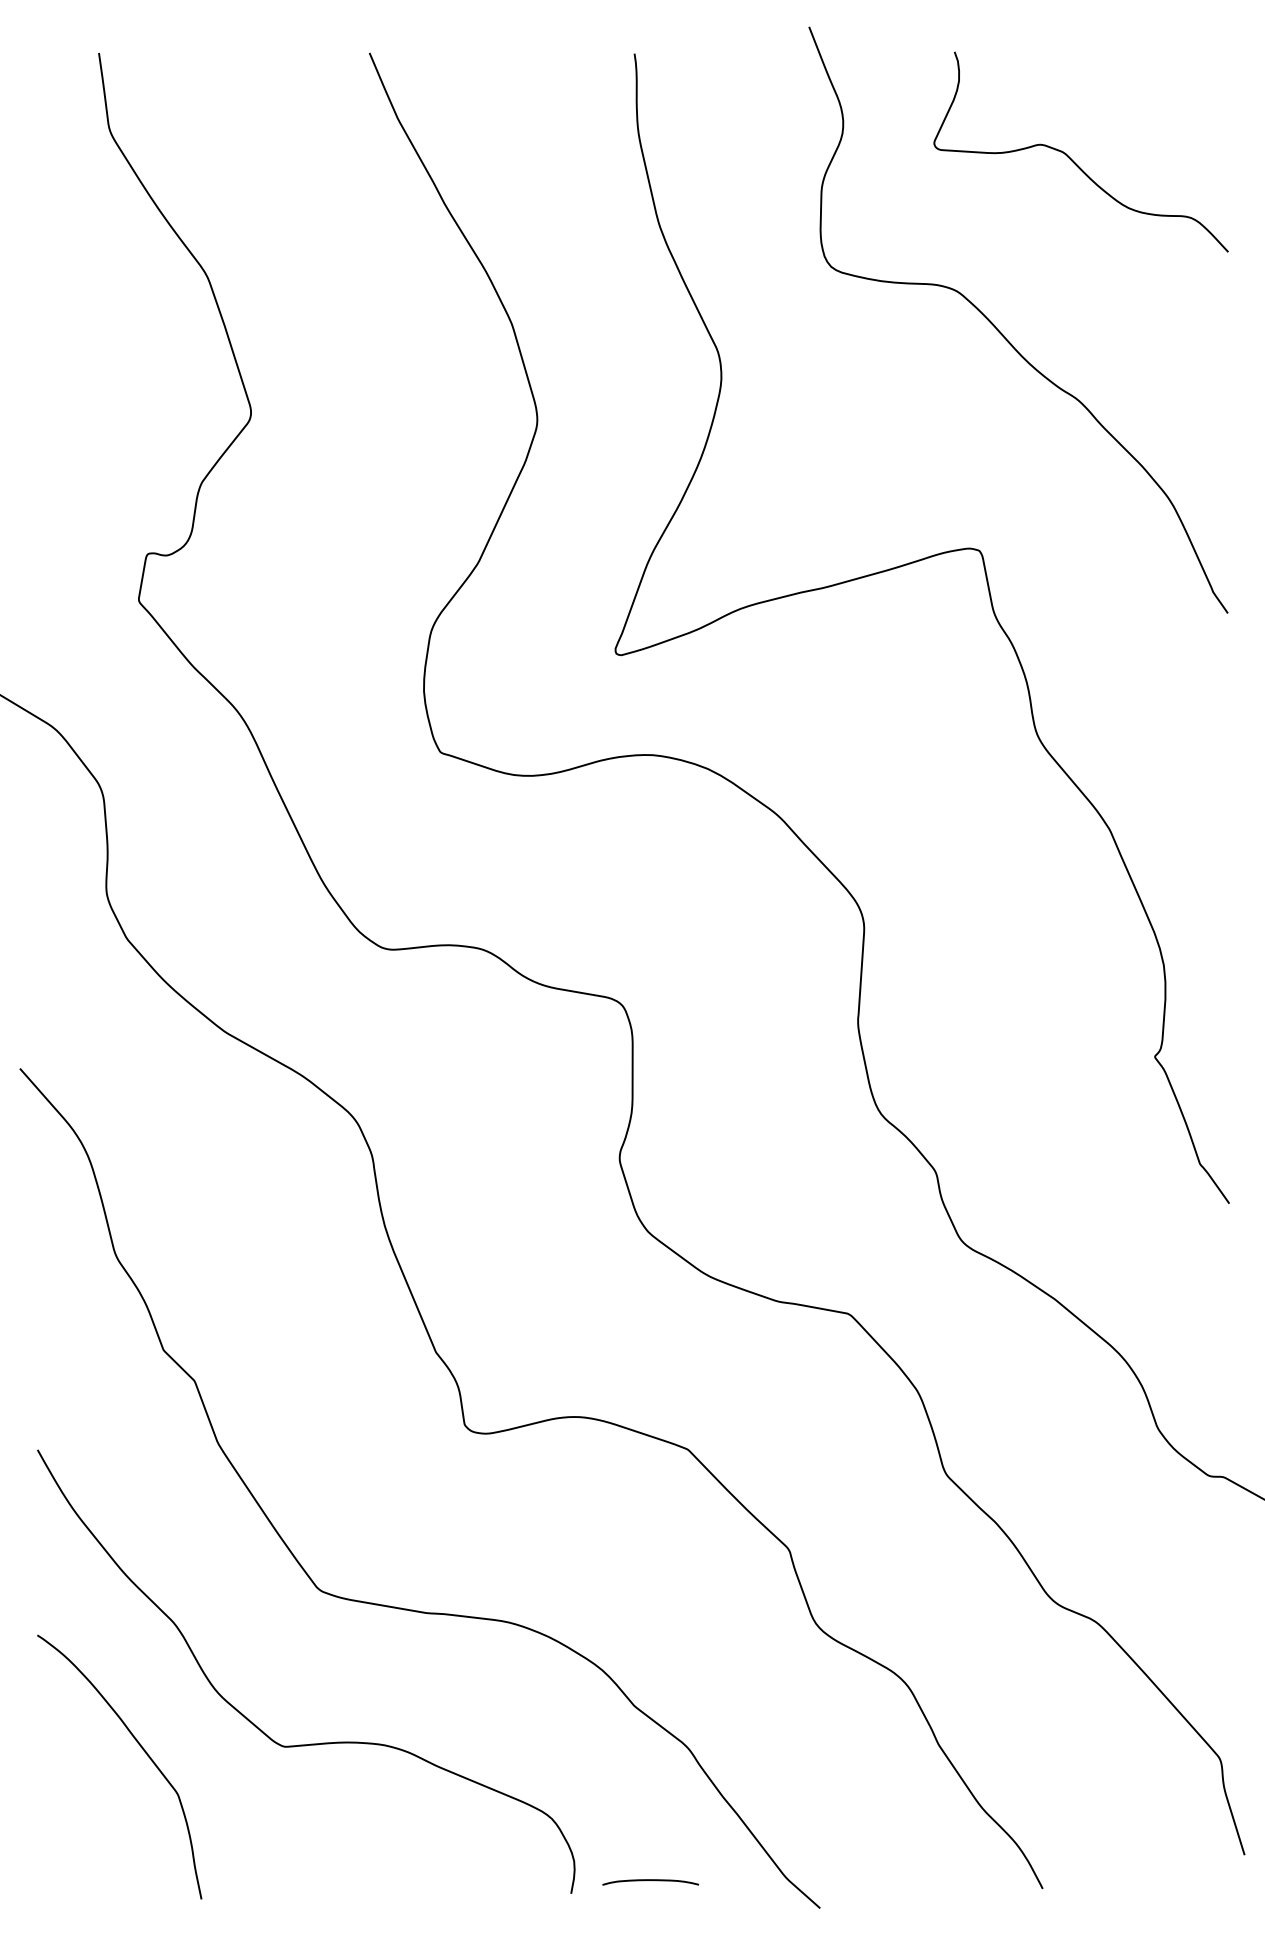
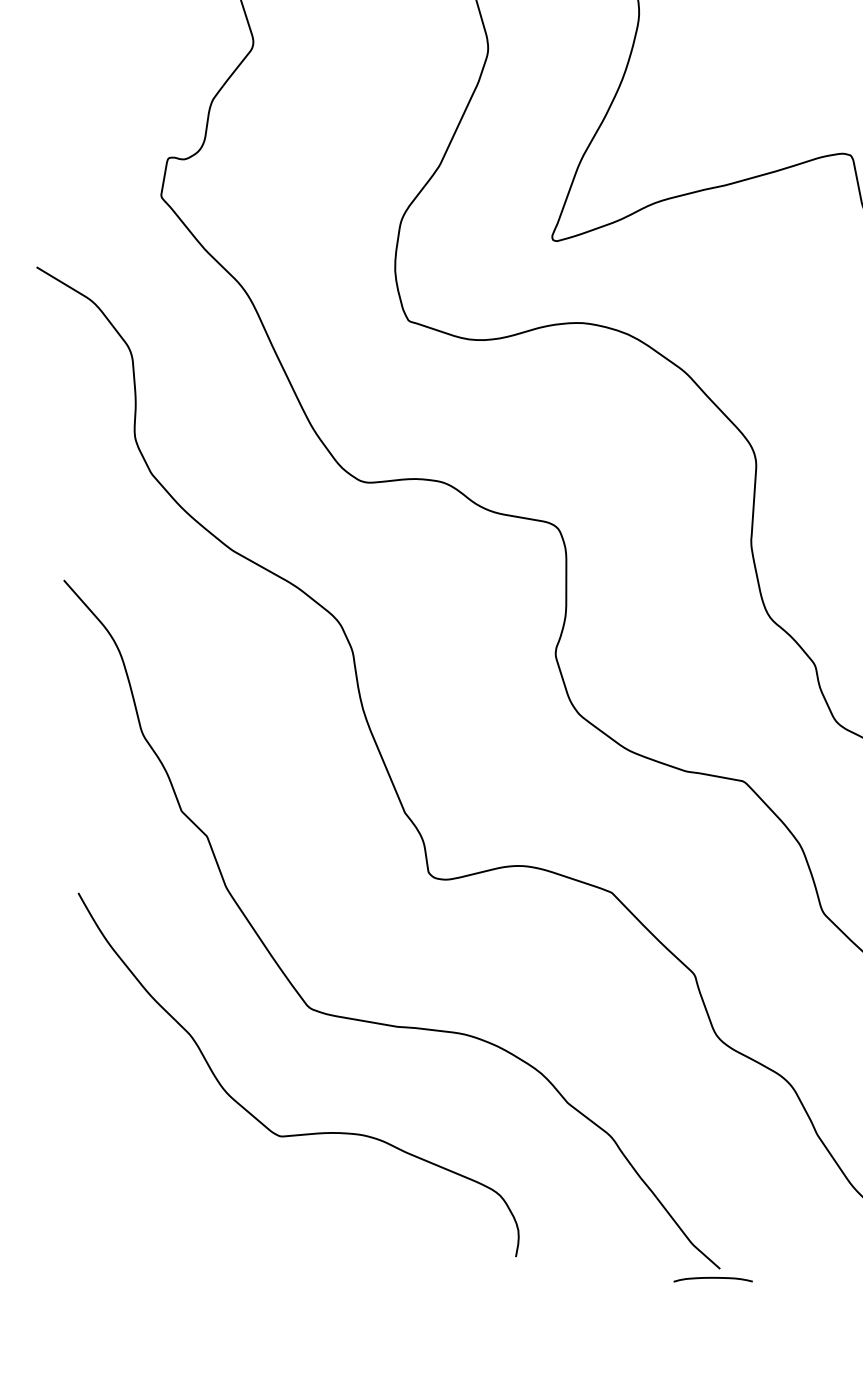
curve: (140, 1747) -> (162, 1137), removed
curve: (650, 1880) -> (713, 1278), moved

